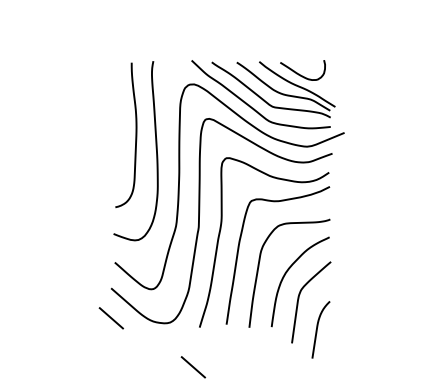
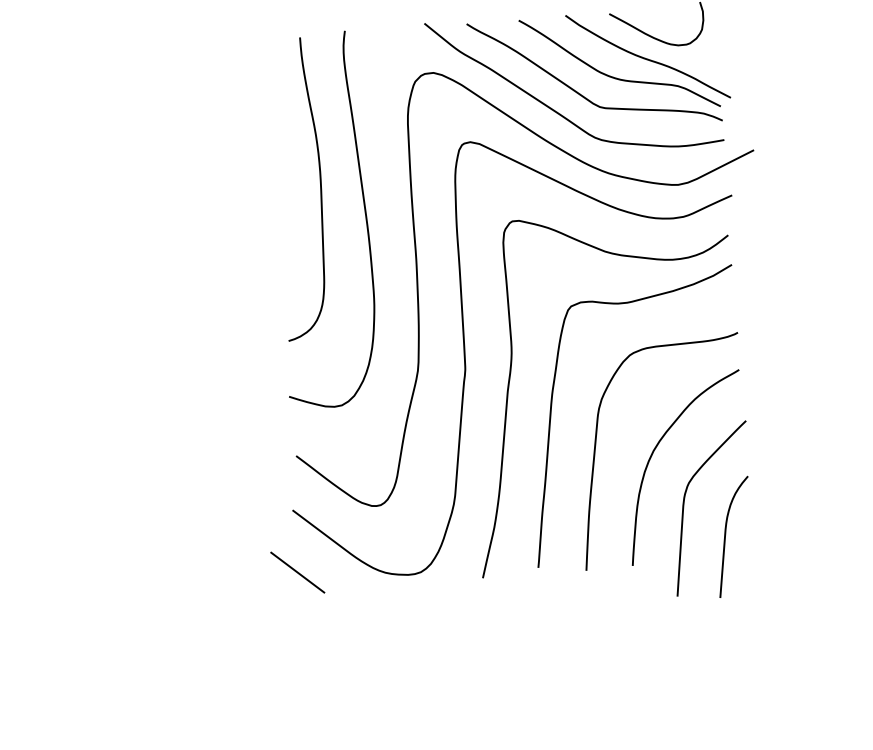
curve: (318, 327) -> (728, 532), moved
line: (192, 367) -> (474, 662), removed

